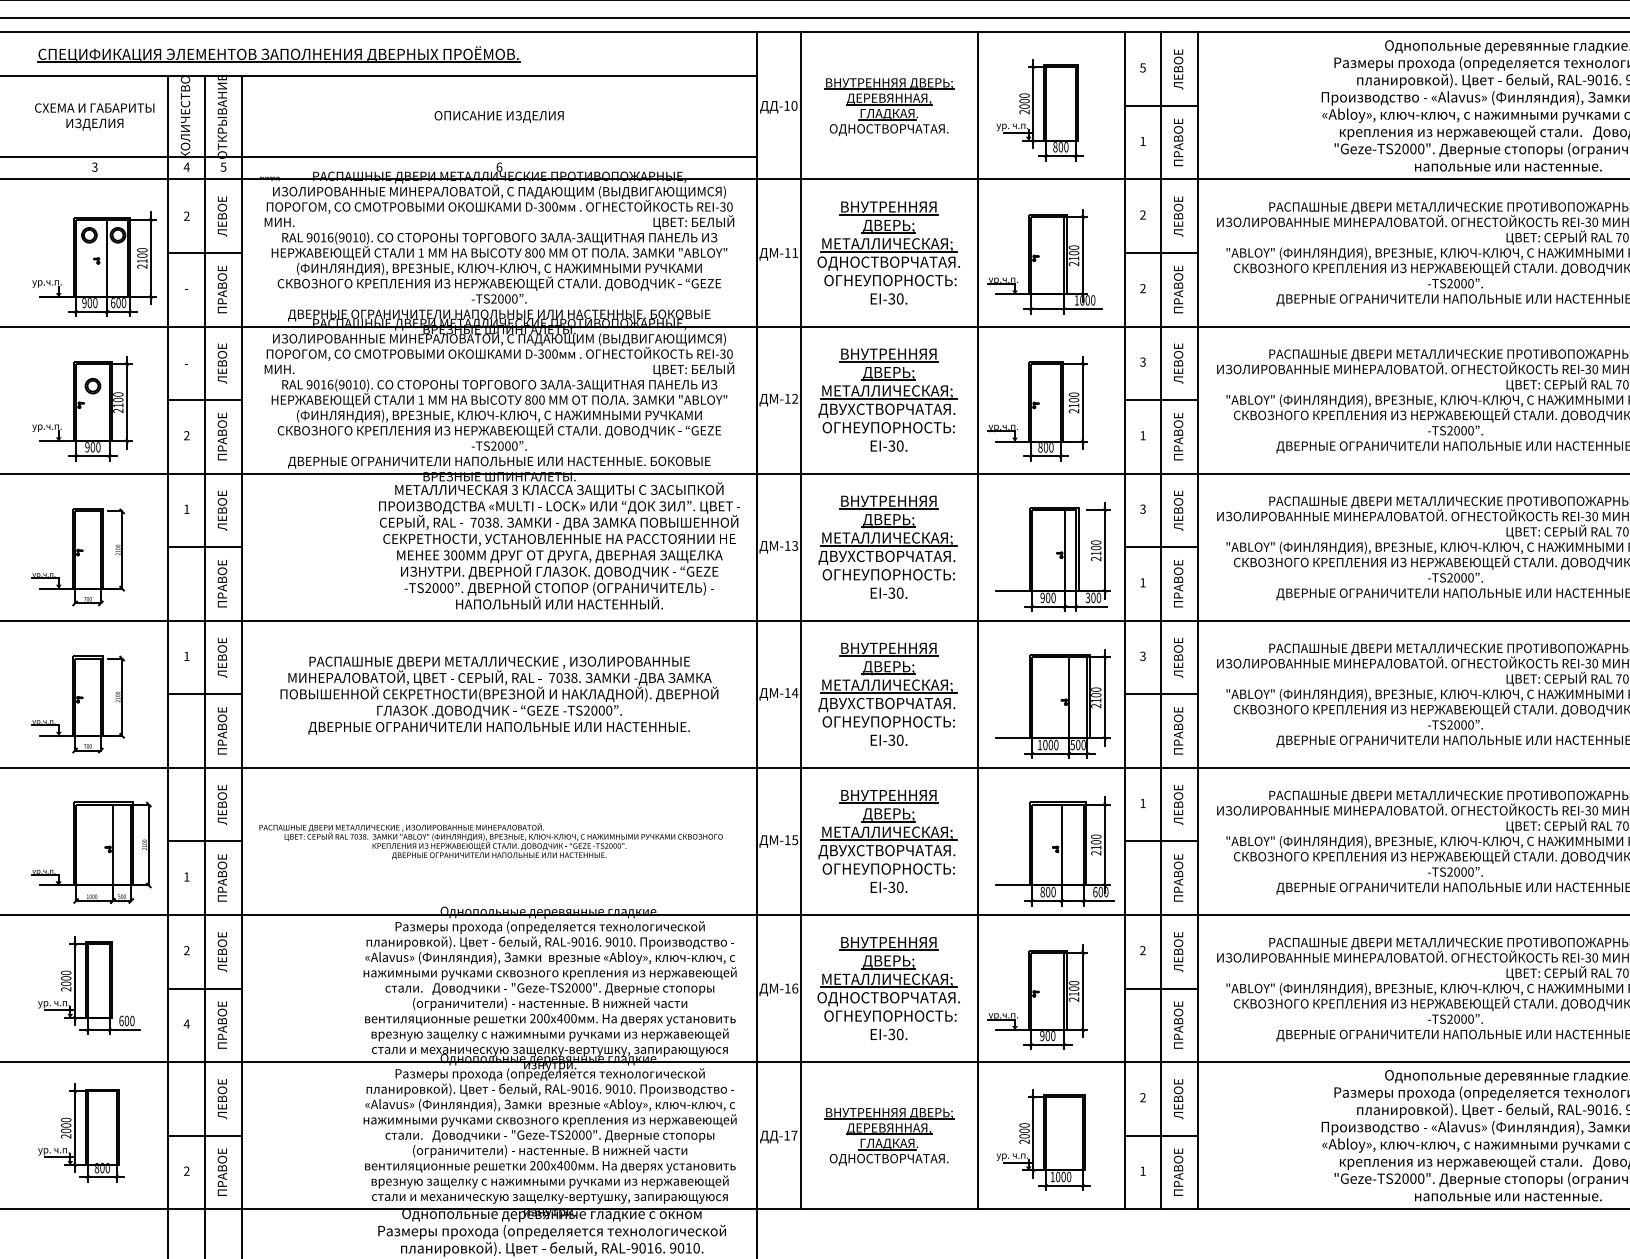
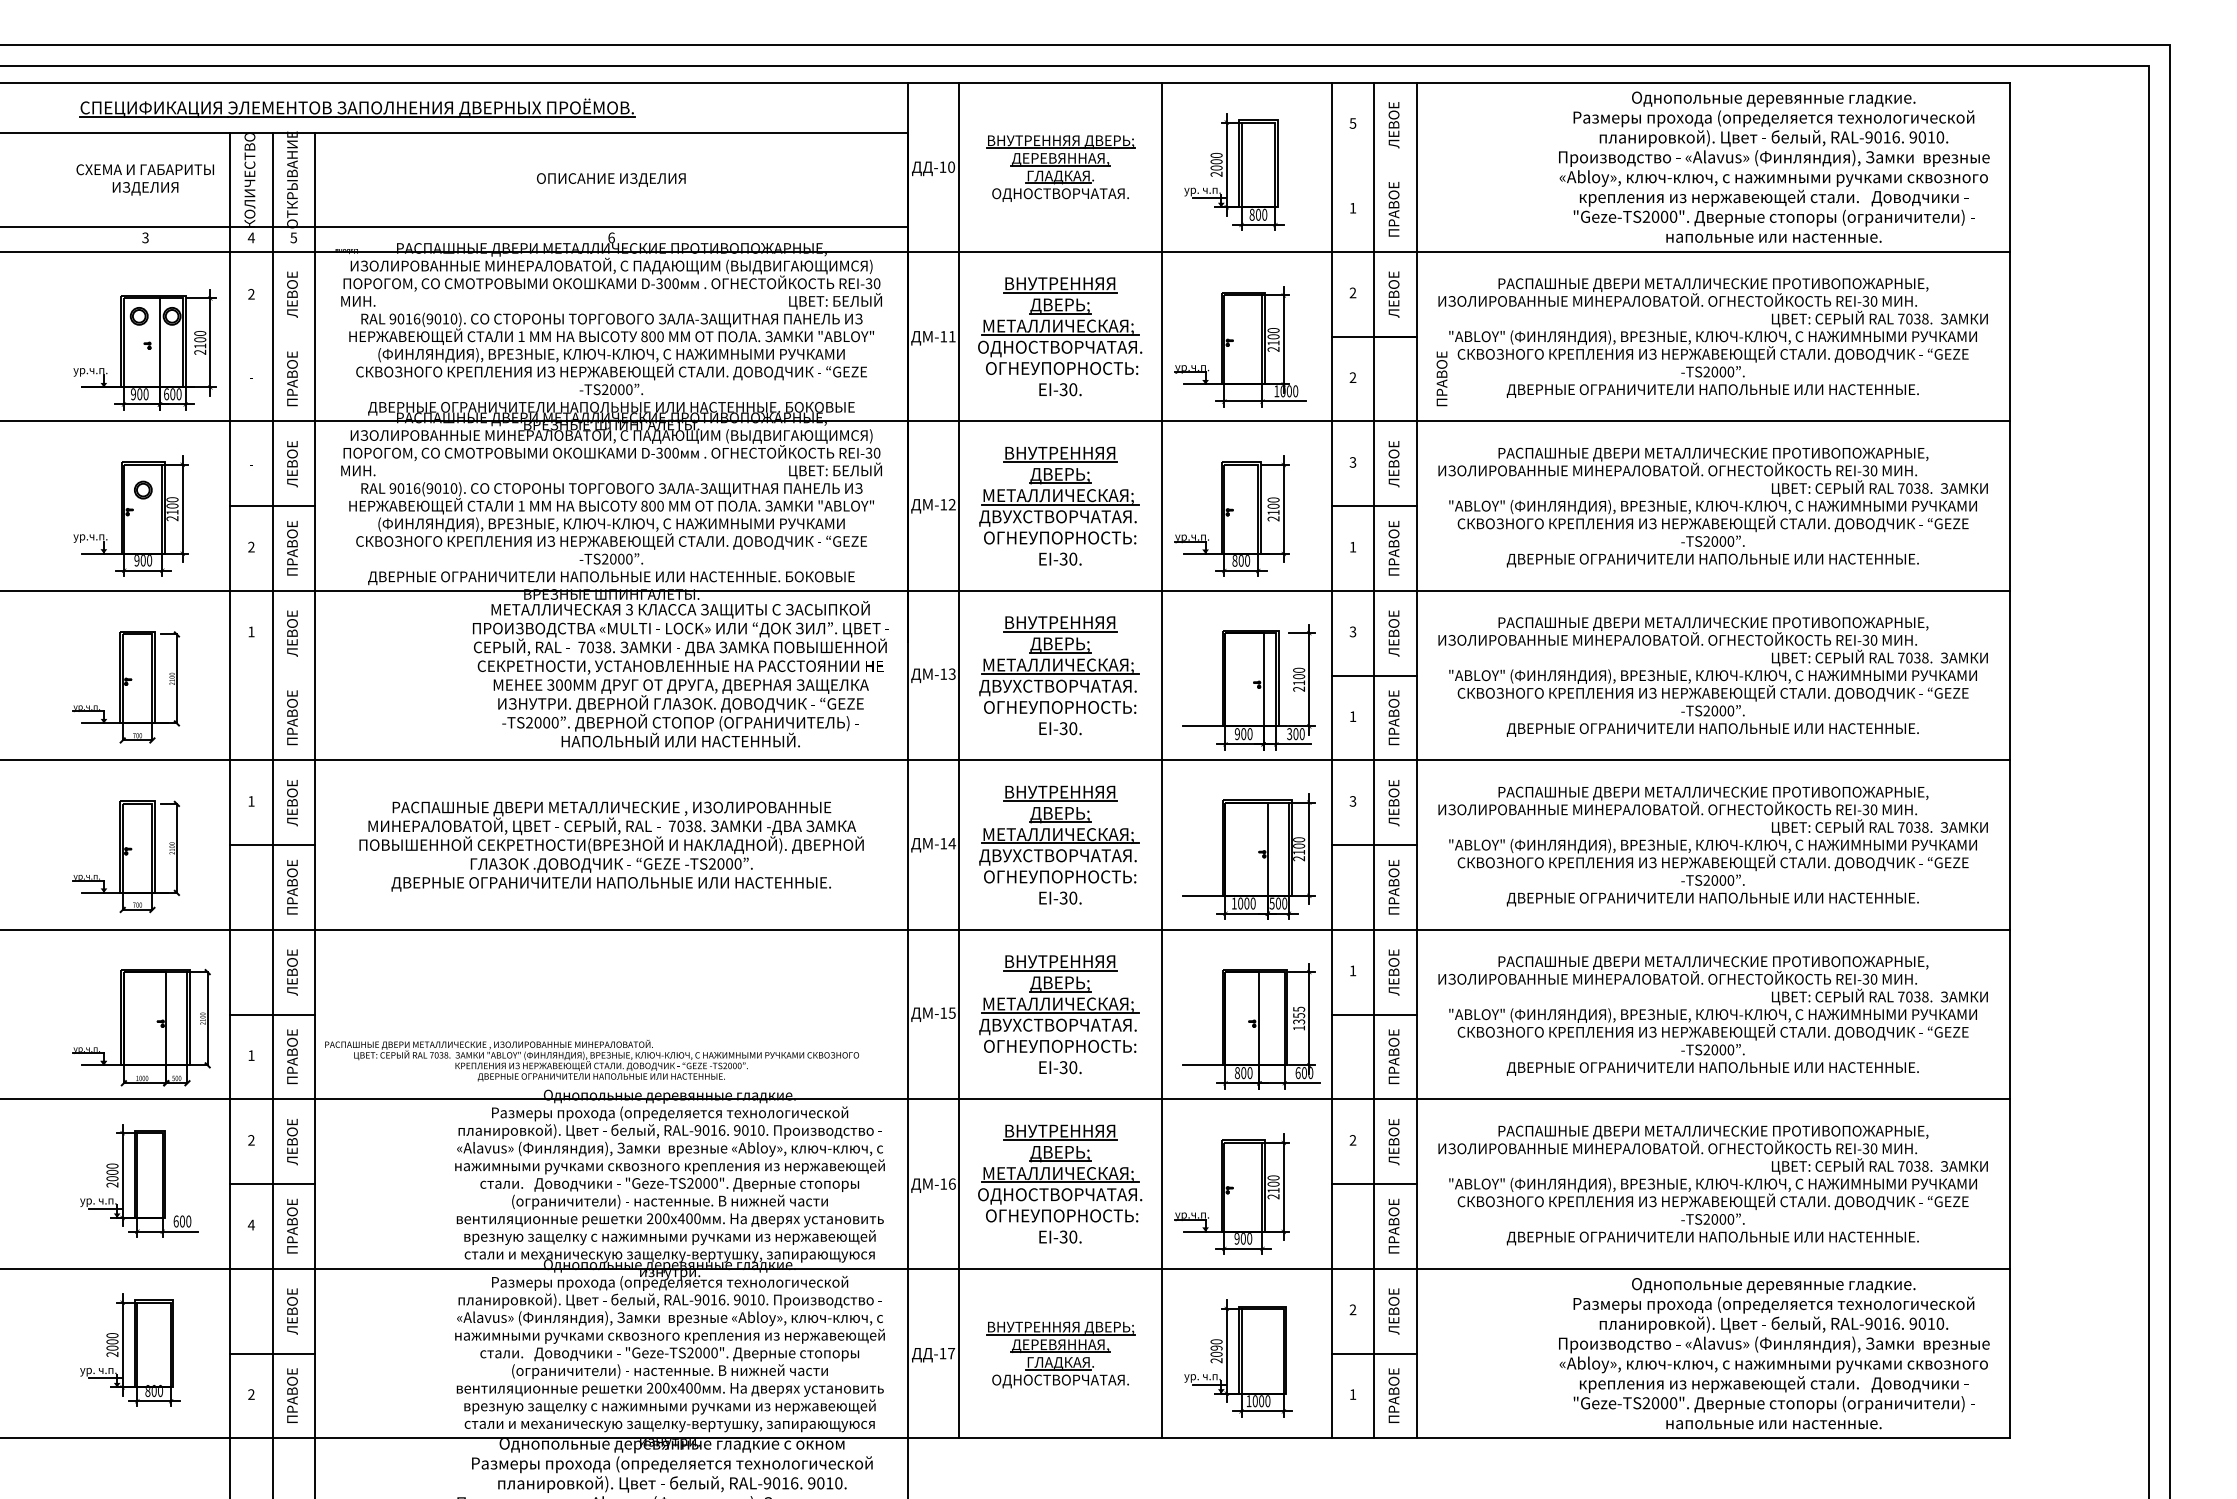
line: (1160, 106) -> (1373, 167), removed
line: (205, 252) -> (272, 336), removed
text: (1178, 289) -> (1441, 378), moved
line: (205, 547) -> (272, 675), removed
text: (490, 841) -> (591, 1060), moved
text: (1096, 844) -> (1299, 1018), 2100 -> 1355
text: (1024, 1130) -> (1216, 1347), 2000 -> 2090

